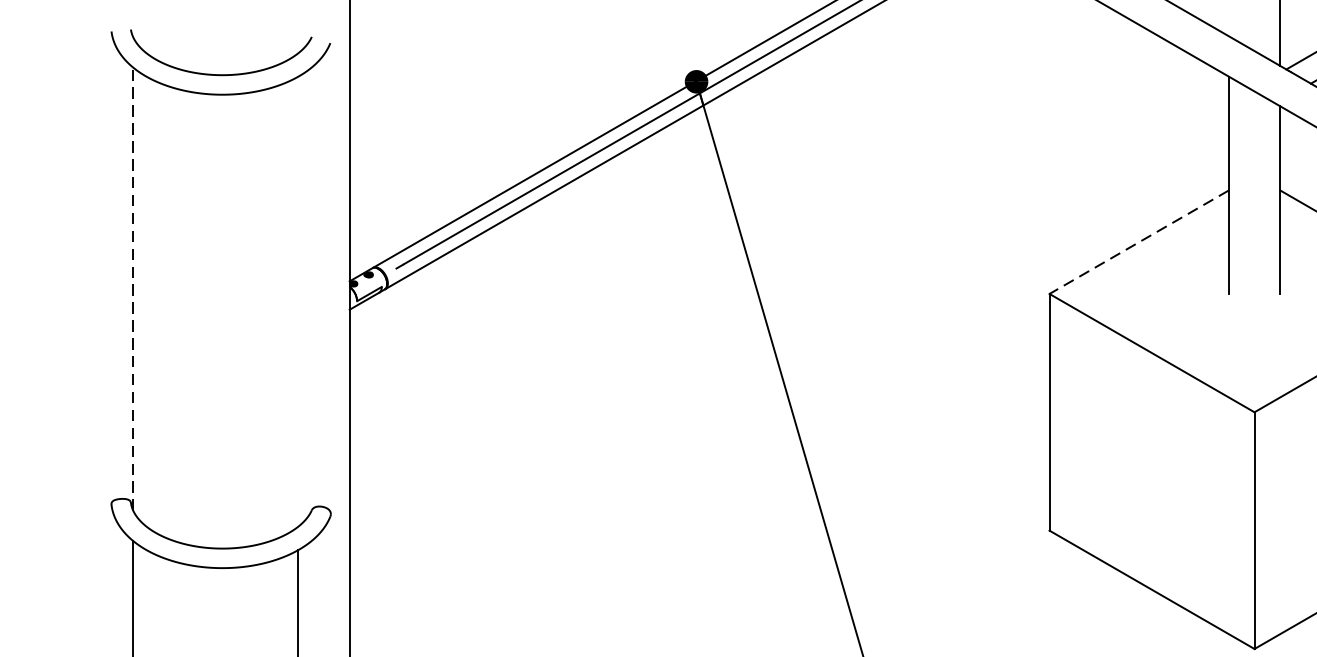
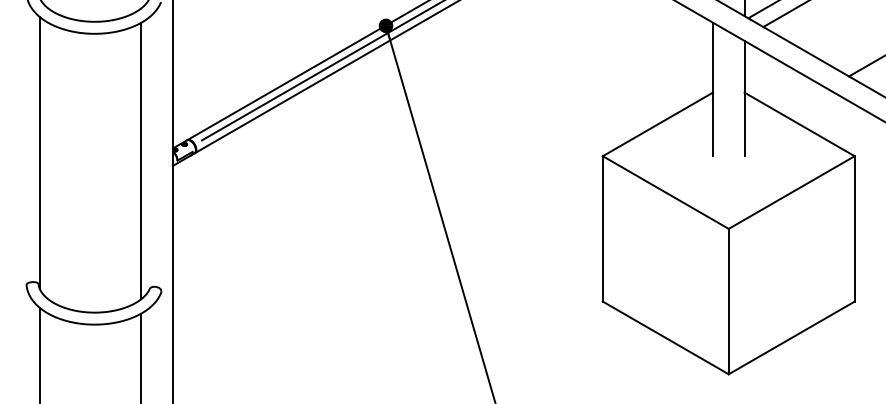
line: (1138, 242) -> (657, 124), dashed -> solid
line: (132, 287) -> (39, 152), dashed -> solid
line: (298, 300) -> (141, 160), added

